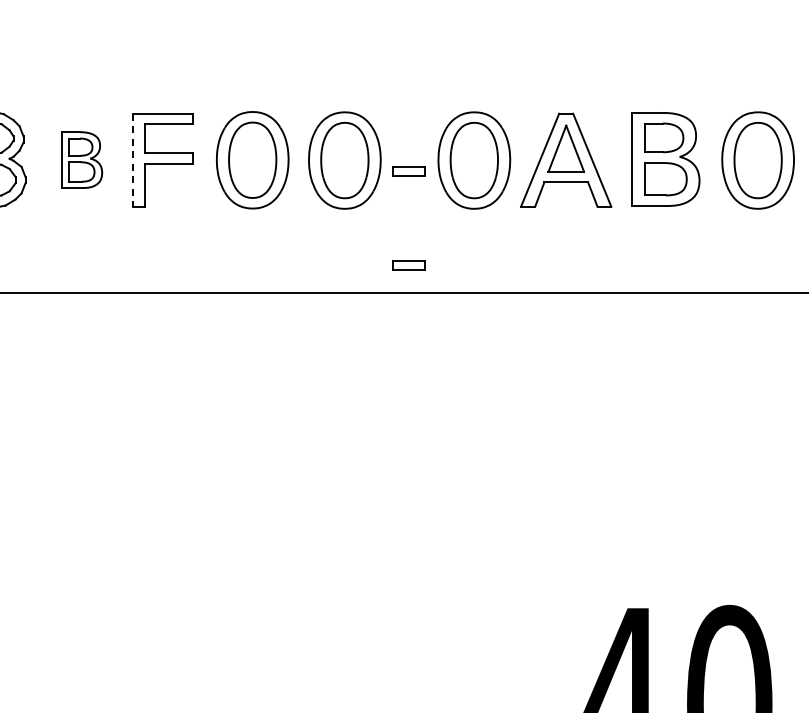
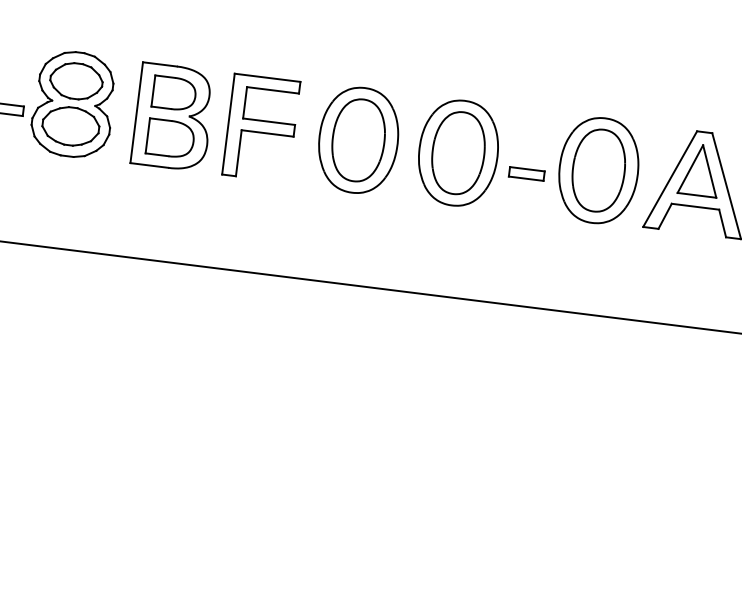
part: (81, 159) -> (173, 116), size x1.67
line: (132, 160) -> (228, 124), dashed -> solid
part: (408, 265) -> (513, 275), removed

